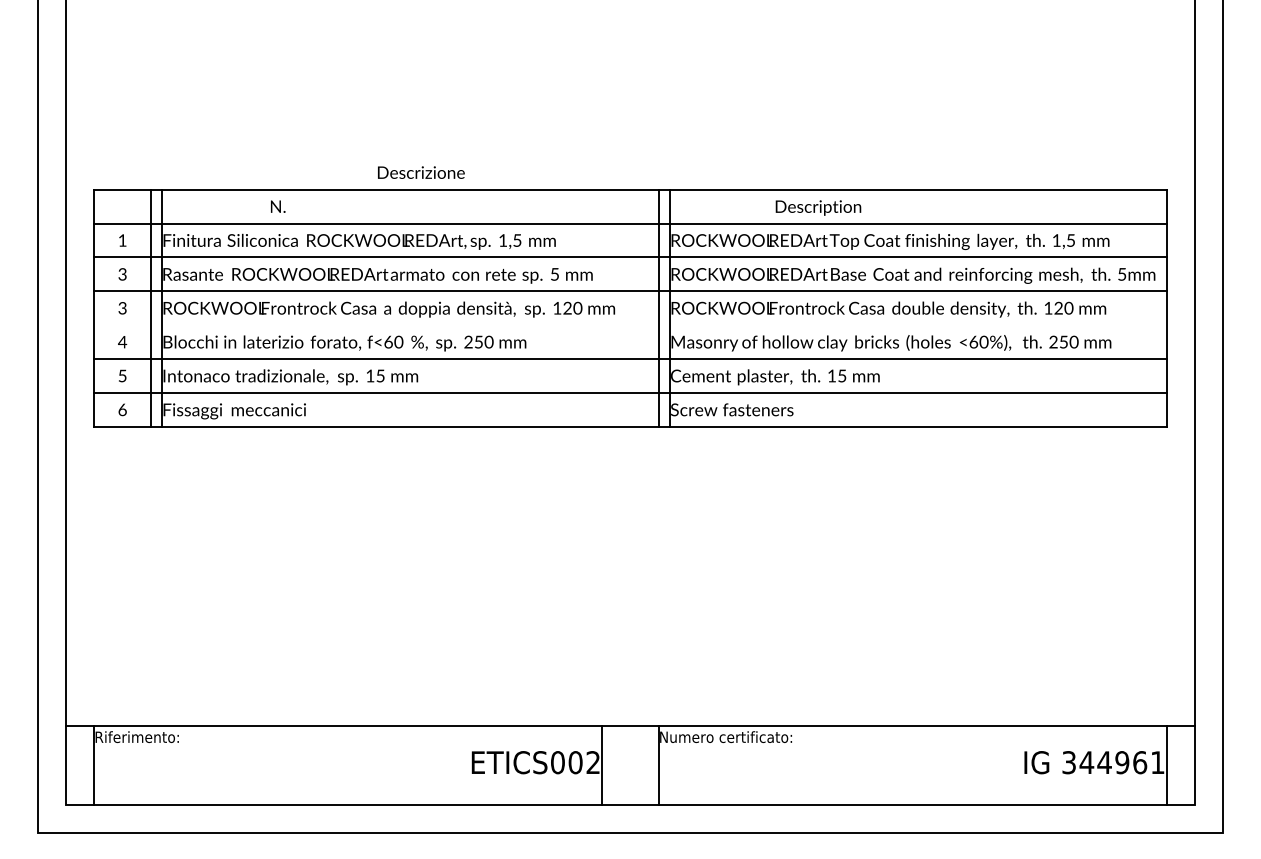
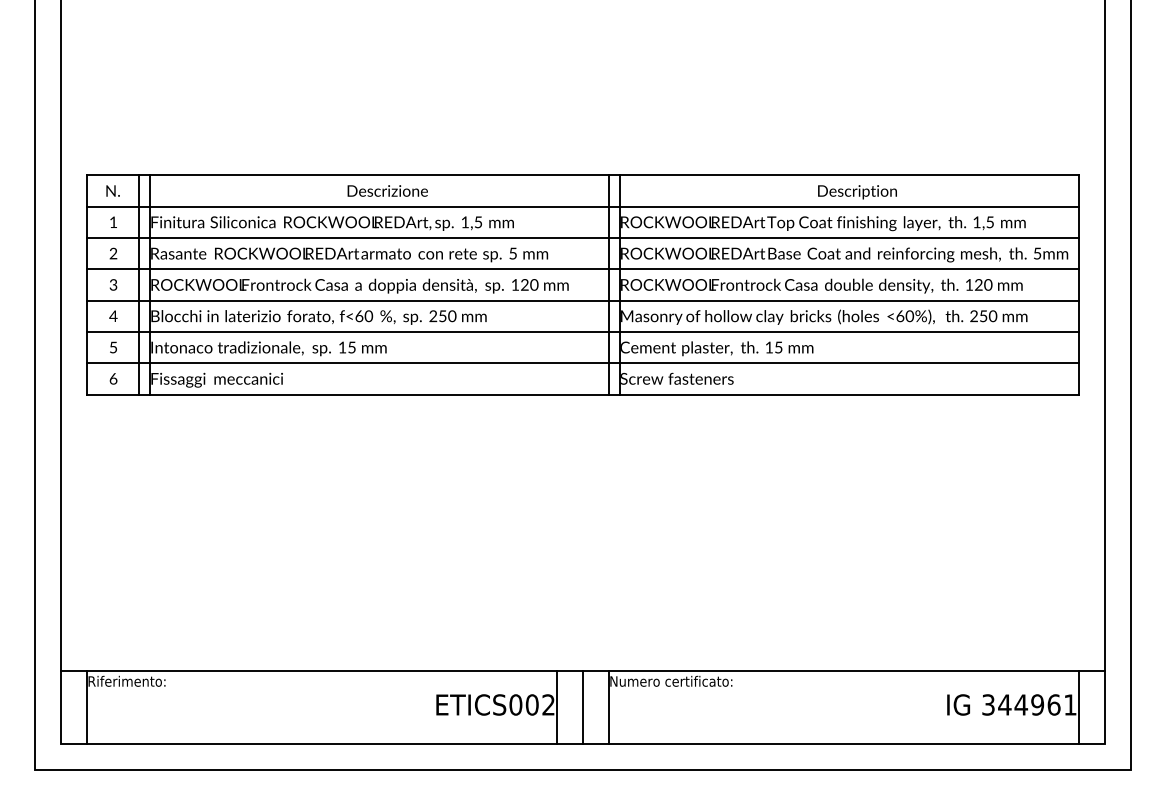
text: (421, 172) -> (387, 190), moved
text: (278, 206) -> (113, 190), moved
text: (818, 207) -> (857, 191), moved
text: (122, 276) -> (113, 255), 3 -> 2
line: (630, 325) -> (583, 300), added
line: (630, 765) -> (583, 707), added

